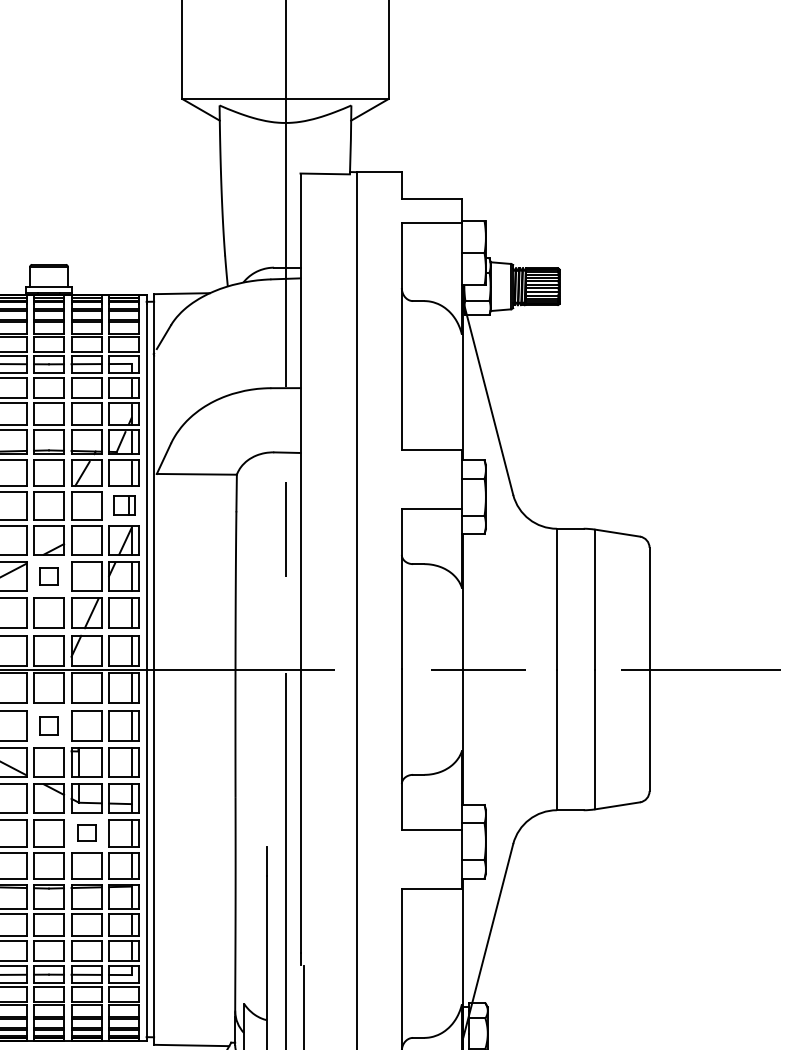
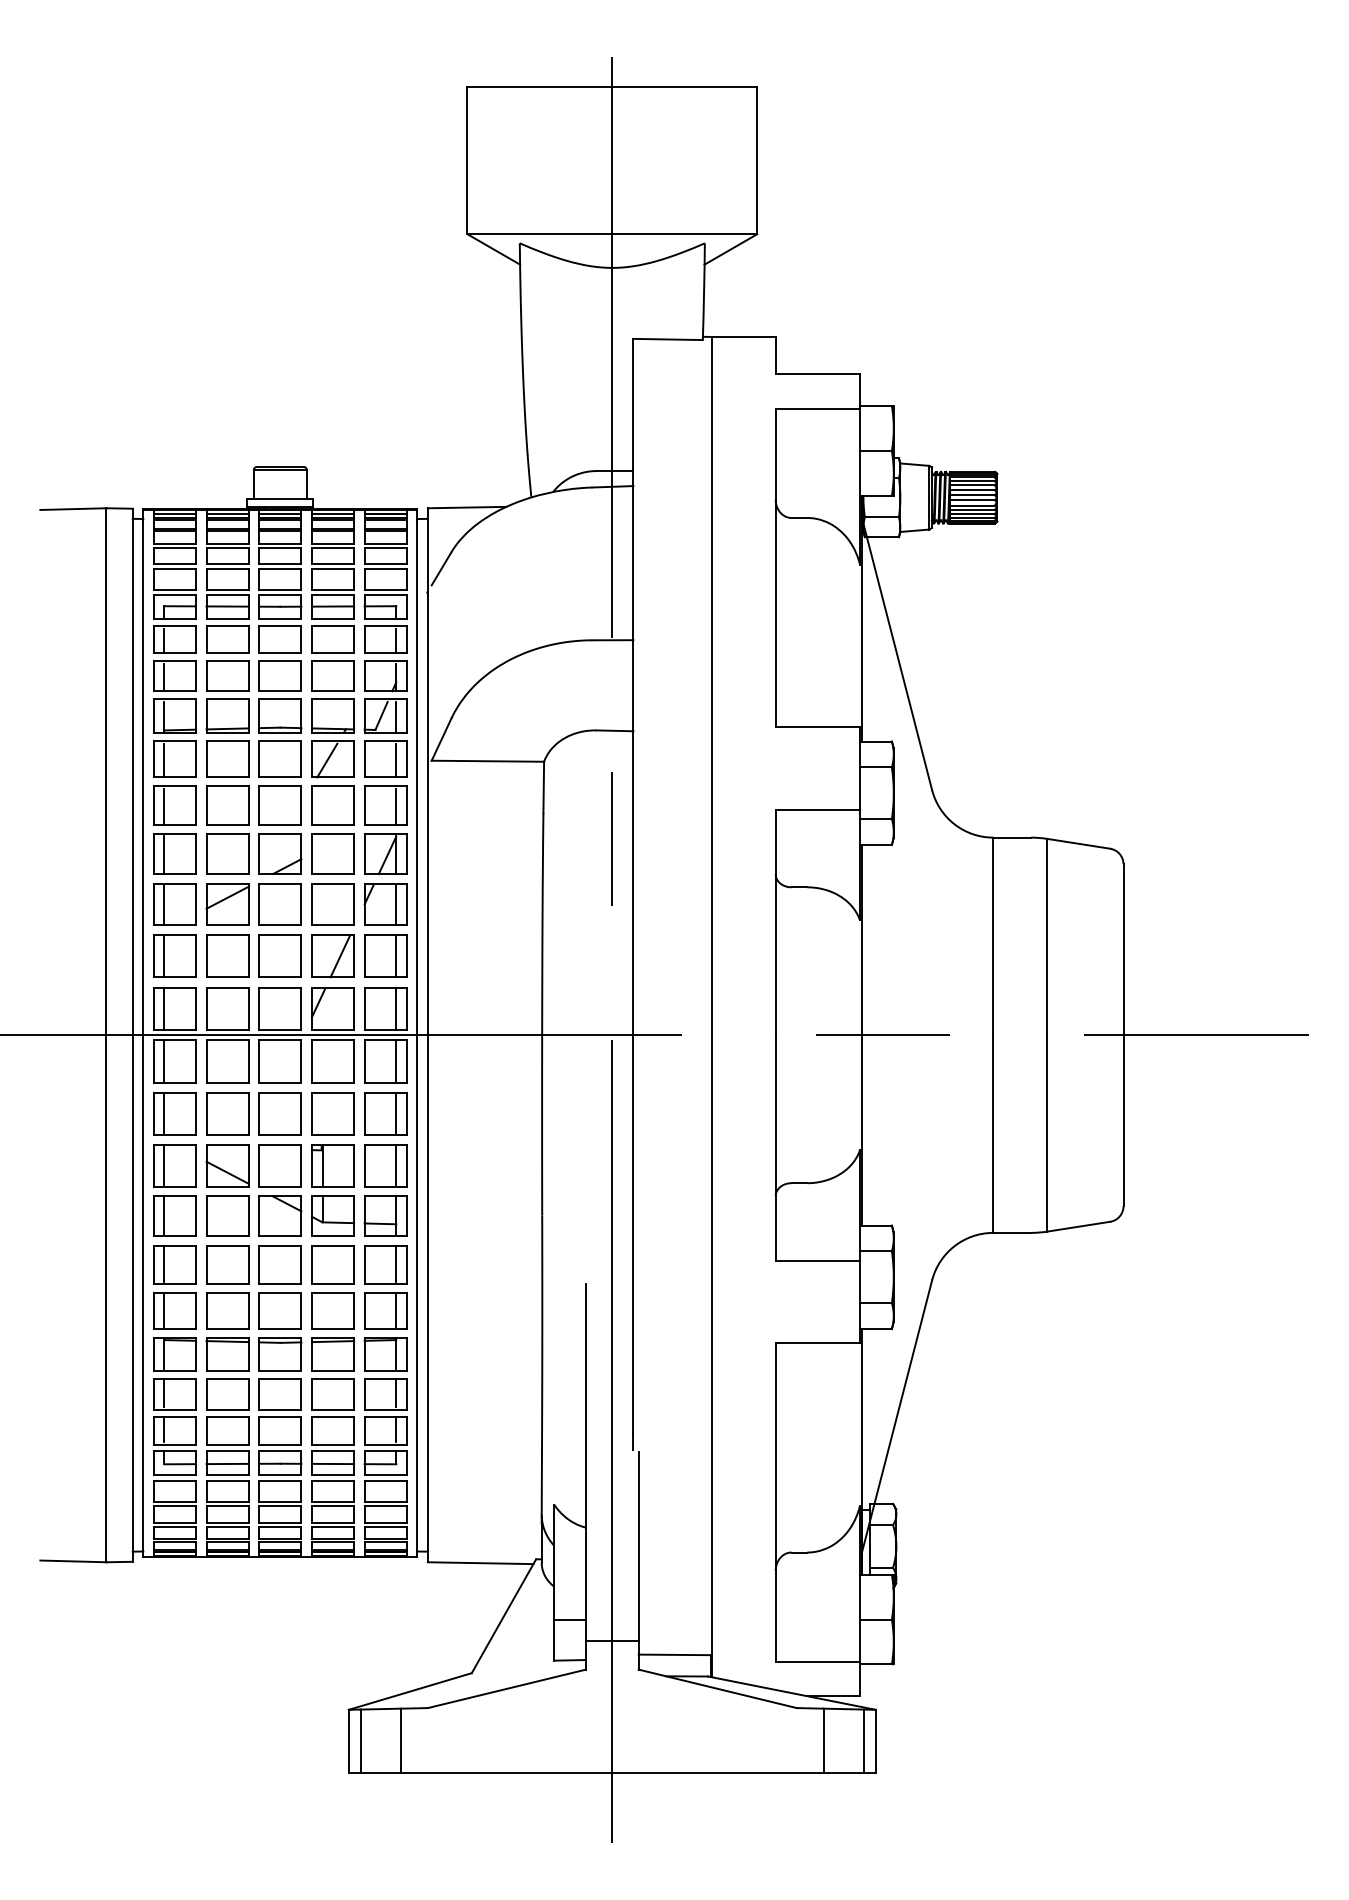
part: (123, 505) -> (385, 805), size x1.43
part: (48, 576) -> (279, 904), size x1.67
part: (48, 725) -> (279, 1113), size x1.67
part: (86, 832) -> (332, 1264), size x1.67

